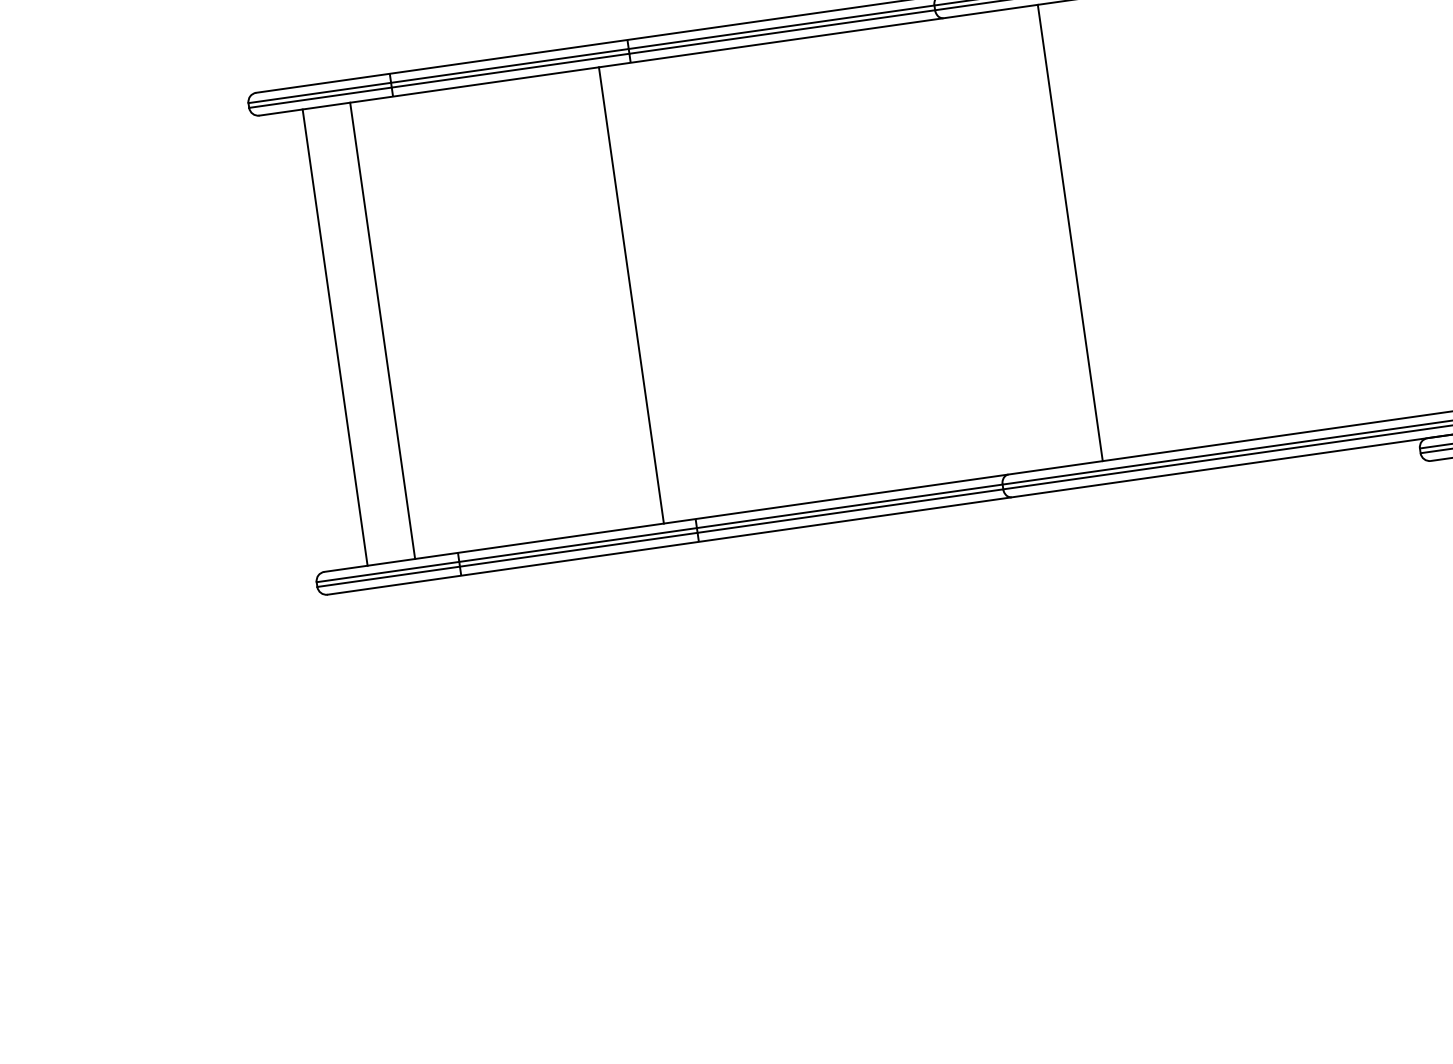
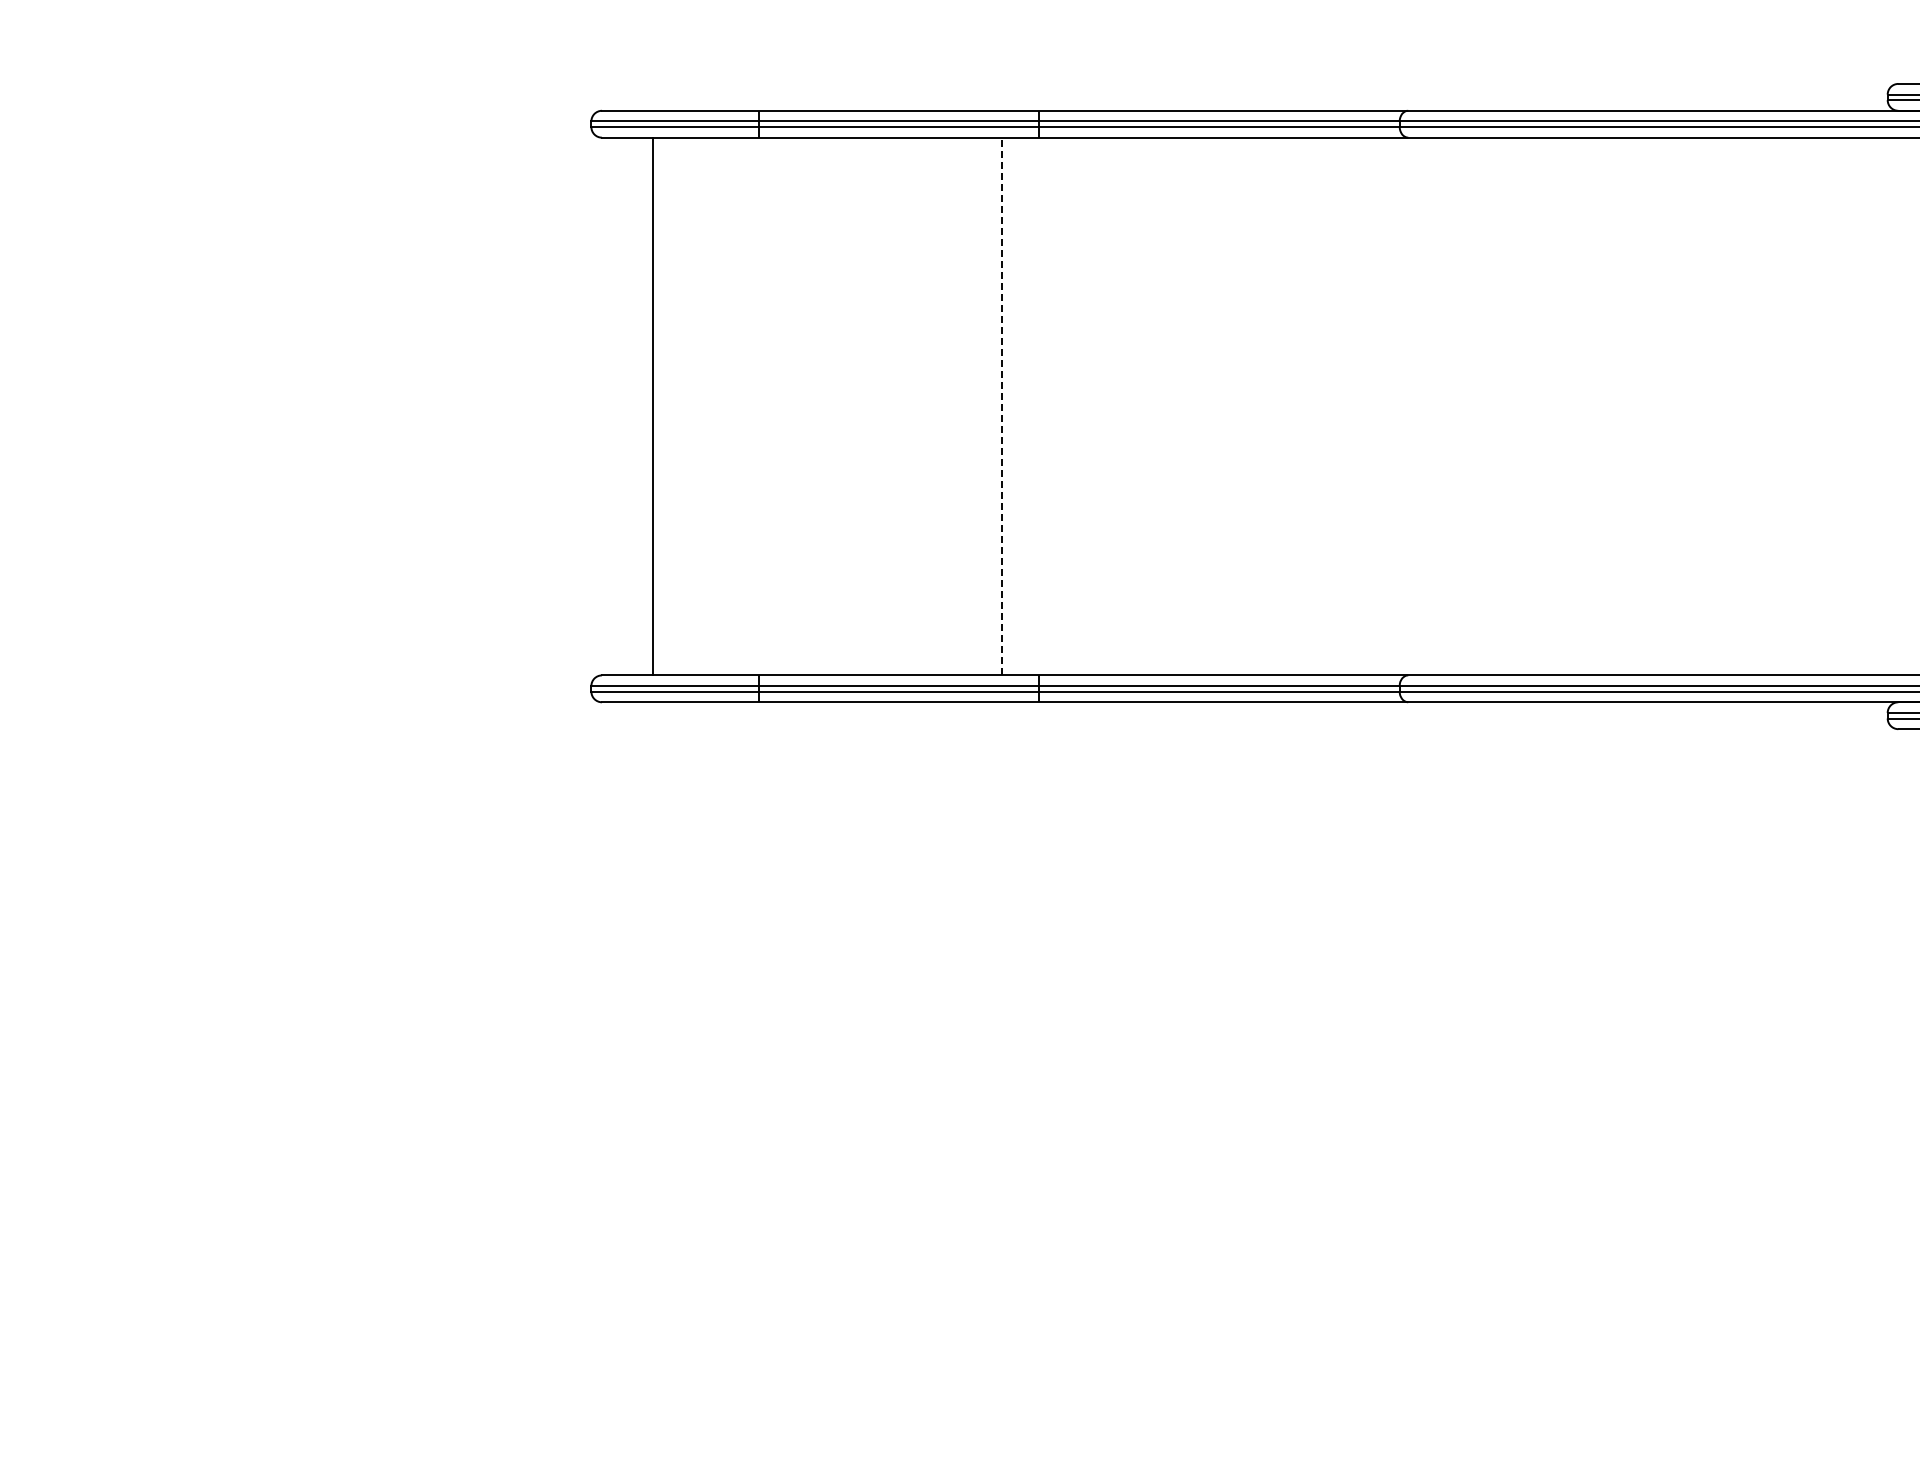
line: (1070, 232) -> (1519, 406), removed
line: (631, 295) -> (1002, 406), solid -> dashed
line: (382, 330) -> (708, 406), removed

